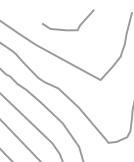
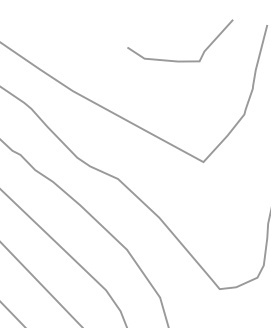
curve: (68, 29) -> (181, 59), moved

